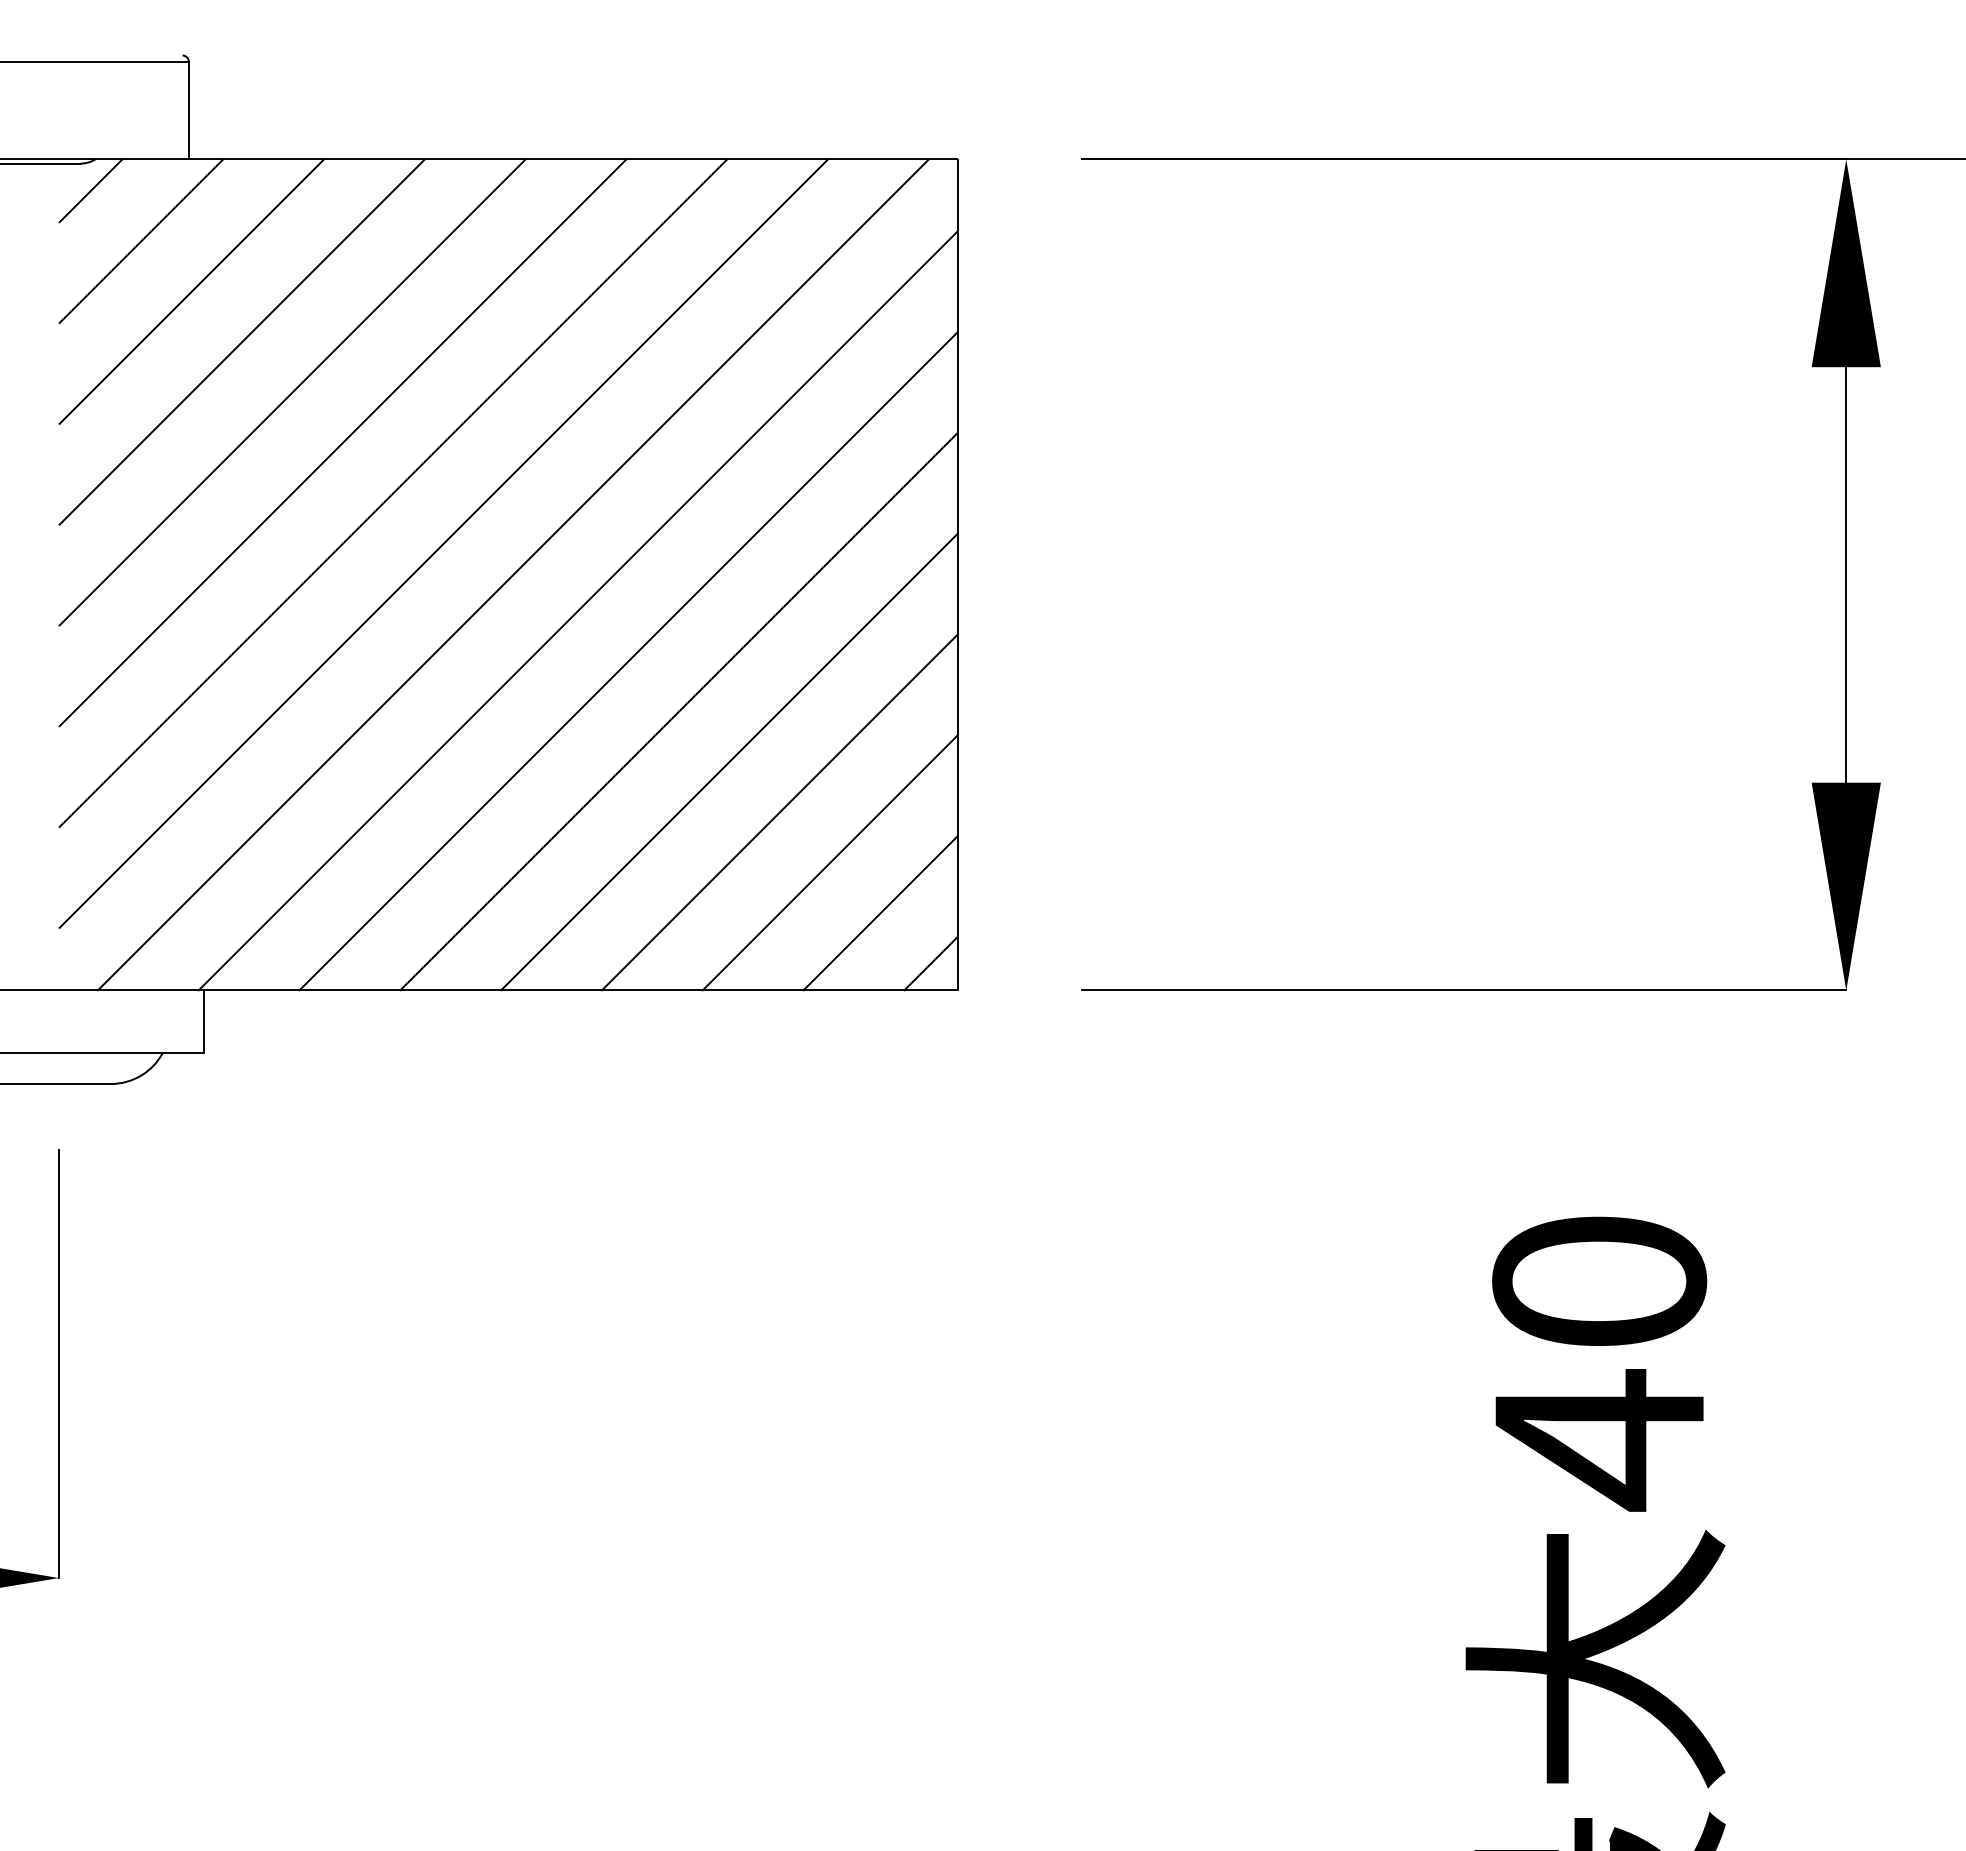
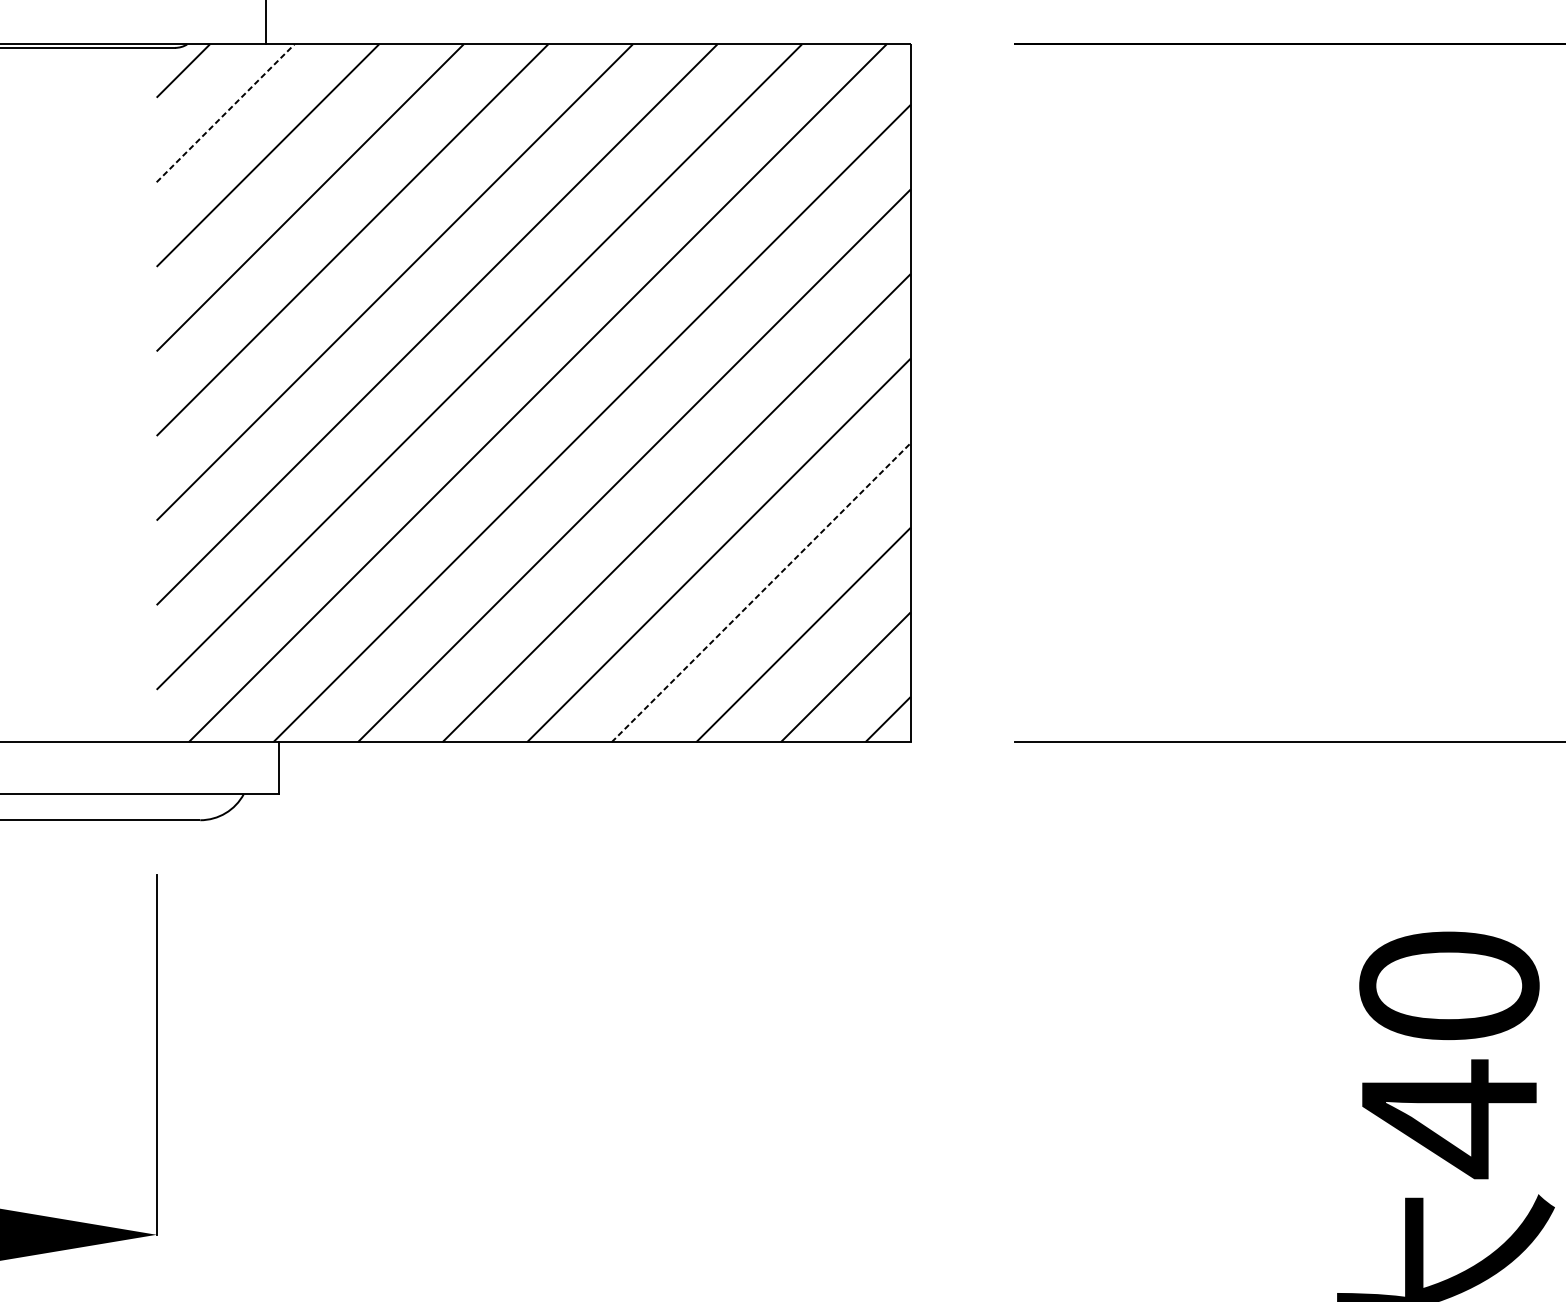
line: (141, 241) -> (225, 113), solid -> dashed
line: (779, 812) -> (761, 592), solid -> dashed

